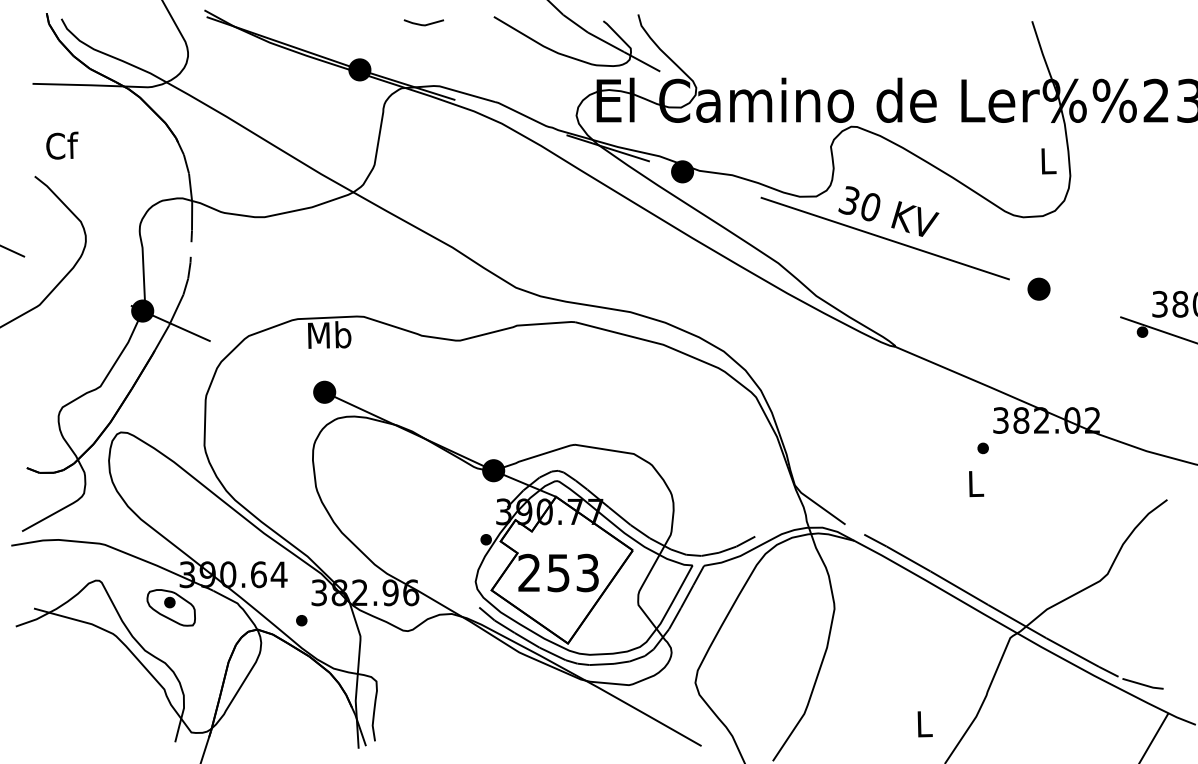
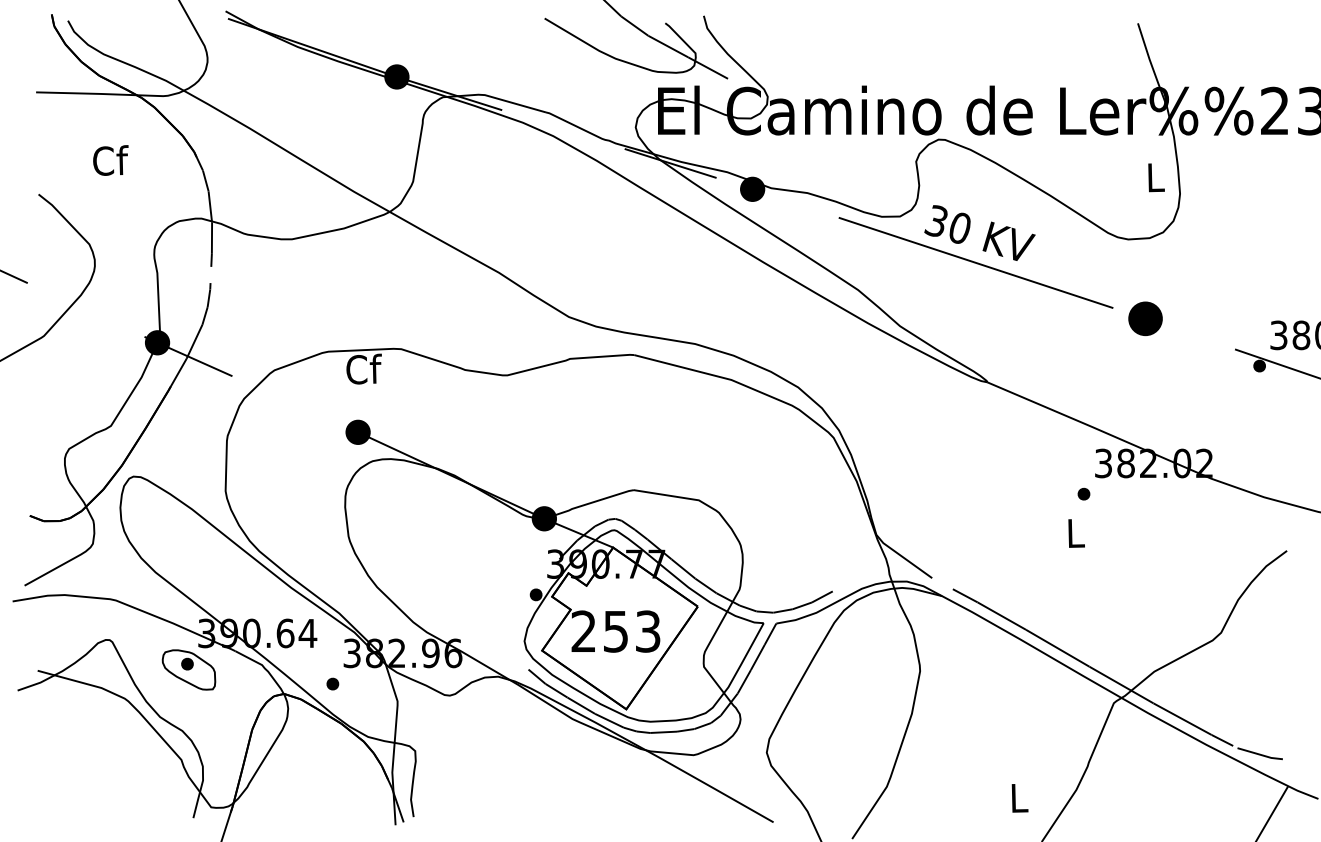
line: (423, 24) -> (467, 26), removed
text: (62, 145) -> (111, 160), moved
part: (1038, 288) -> (1144, 317), size x1.4
text: (329, 334) -> (363, 368), Mb -> Cf

